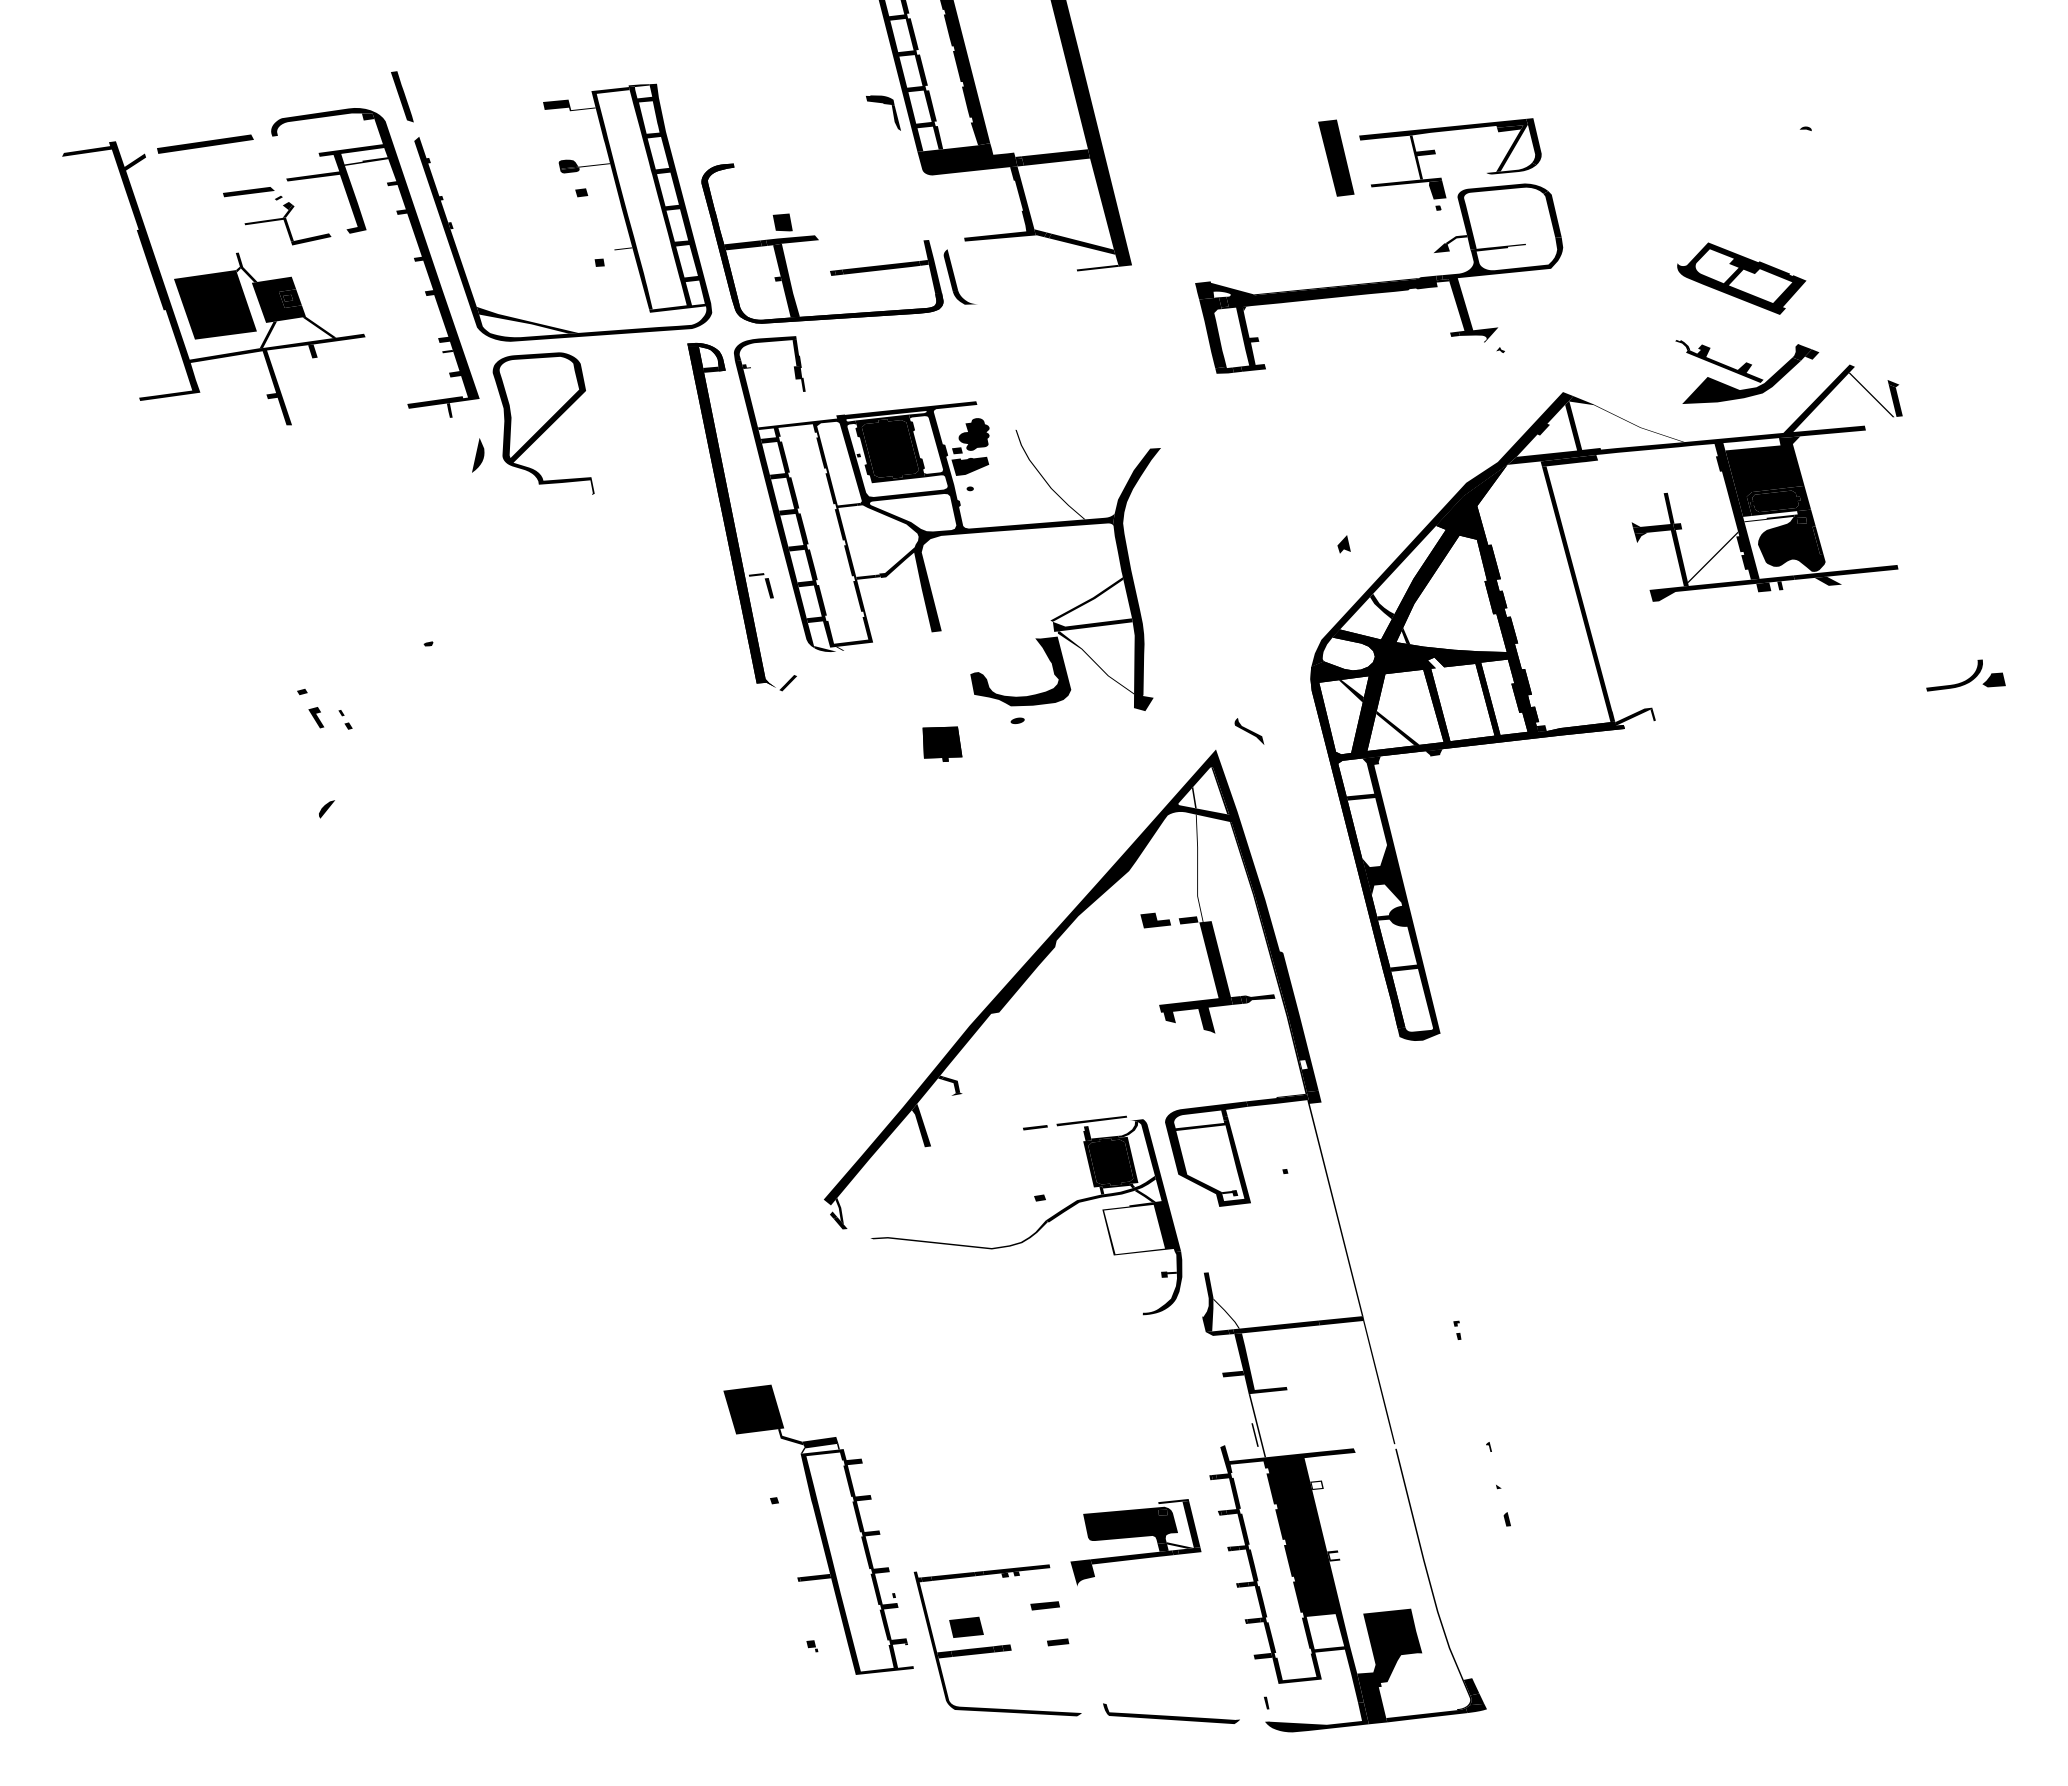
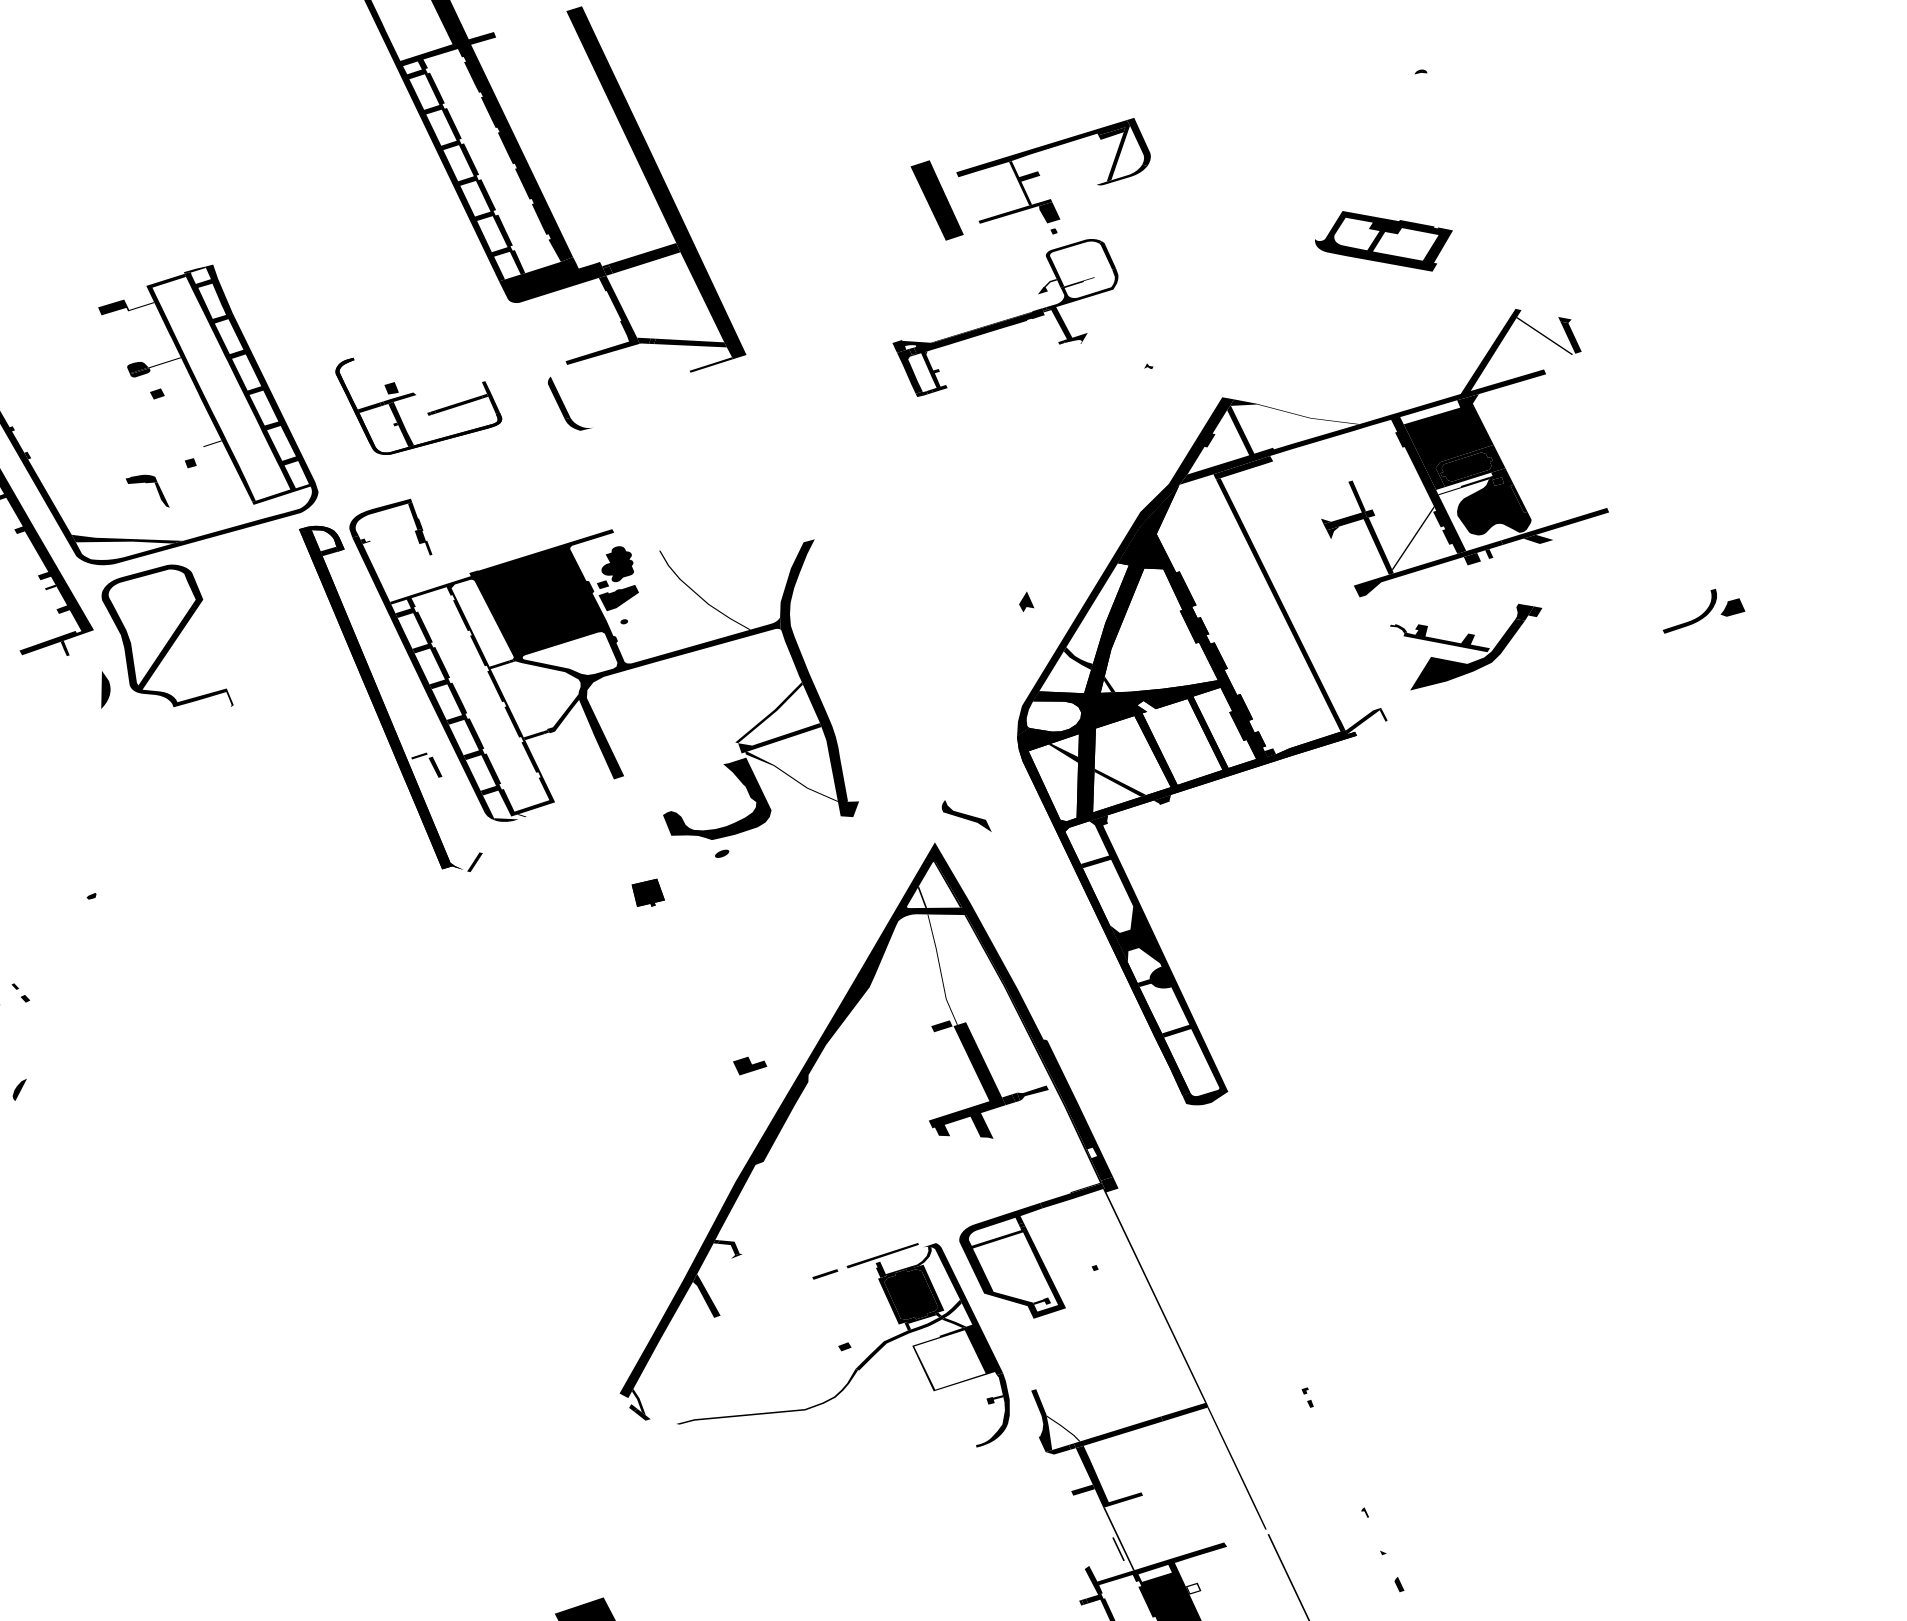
part: (885, 104) -> (147, 483), moved
part: (822, 243) -> (419, 396), size x0.6
part: (1379, 278) -> (1007, 317), size x0.6
part: (1747, 371) -> (1471, 642), moved
part: (1249, 731) -> (966, 816), size x1.4
part: (942, 743) -> (648, 893), size x0.7
part: (1155, 920) -> (749, 1064), moved

